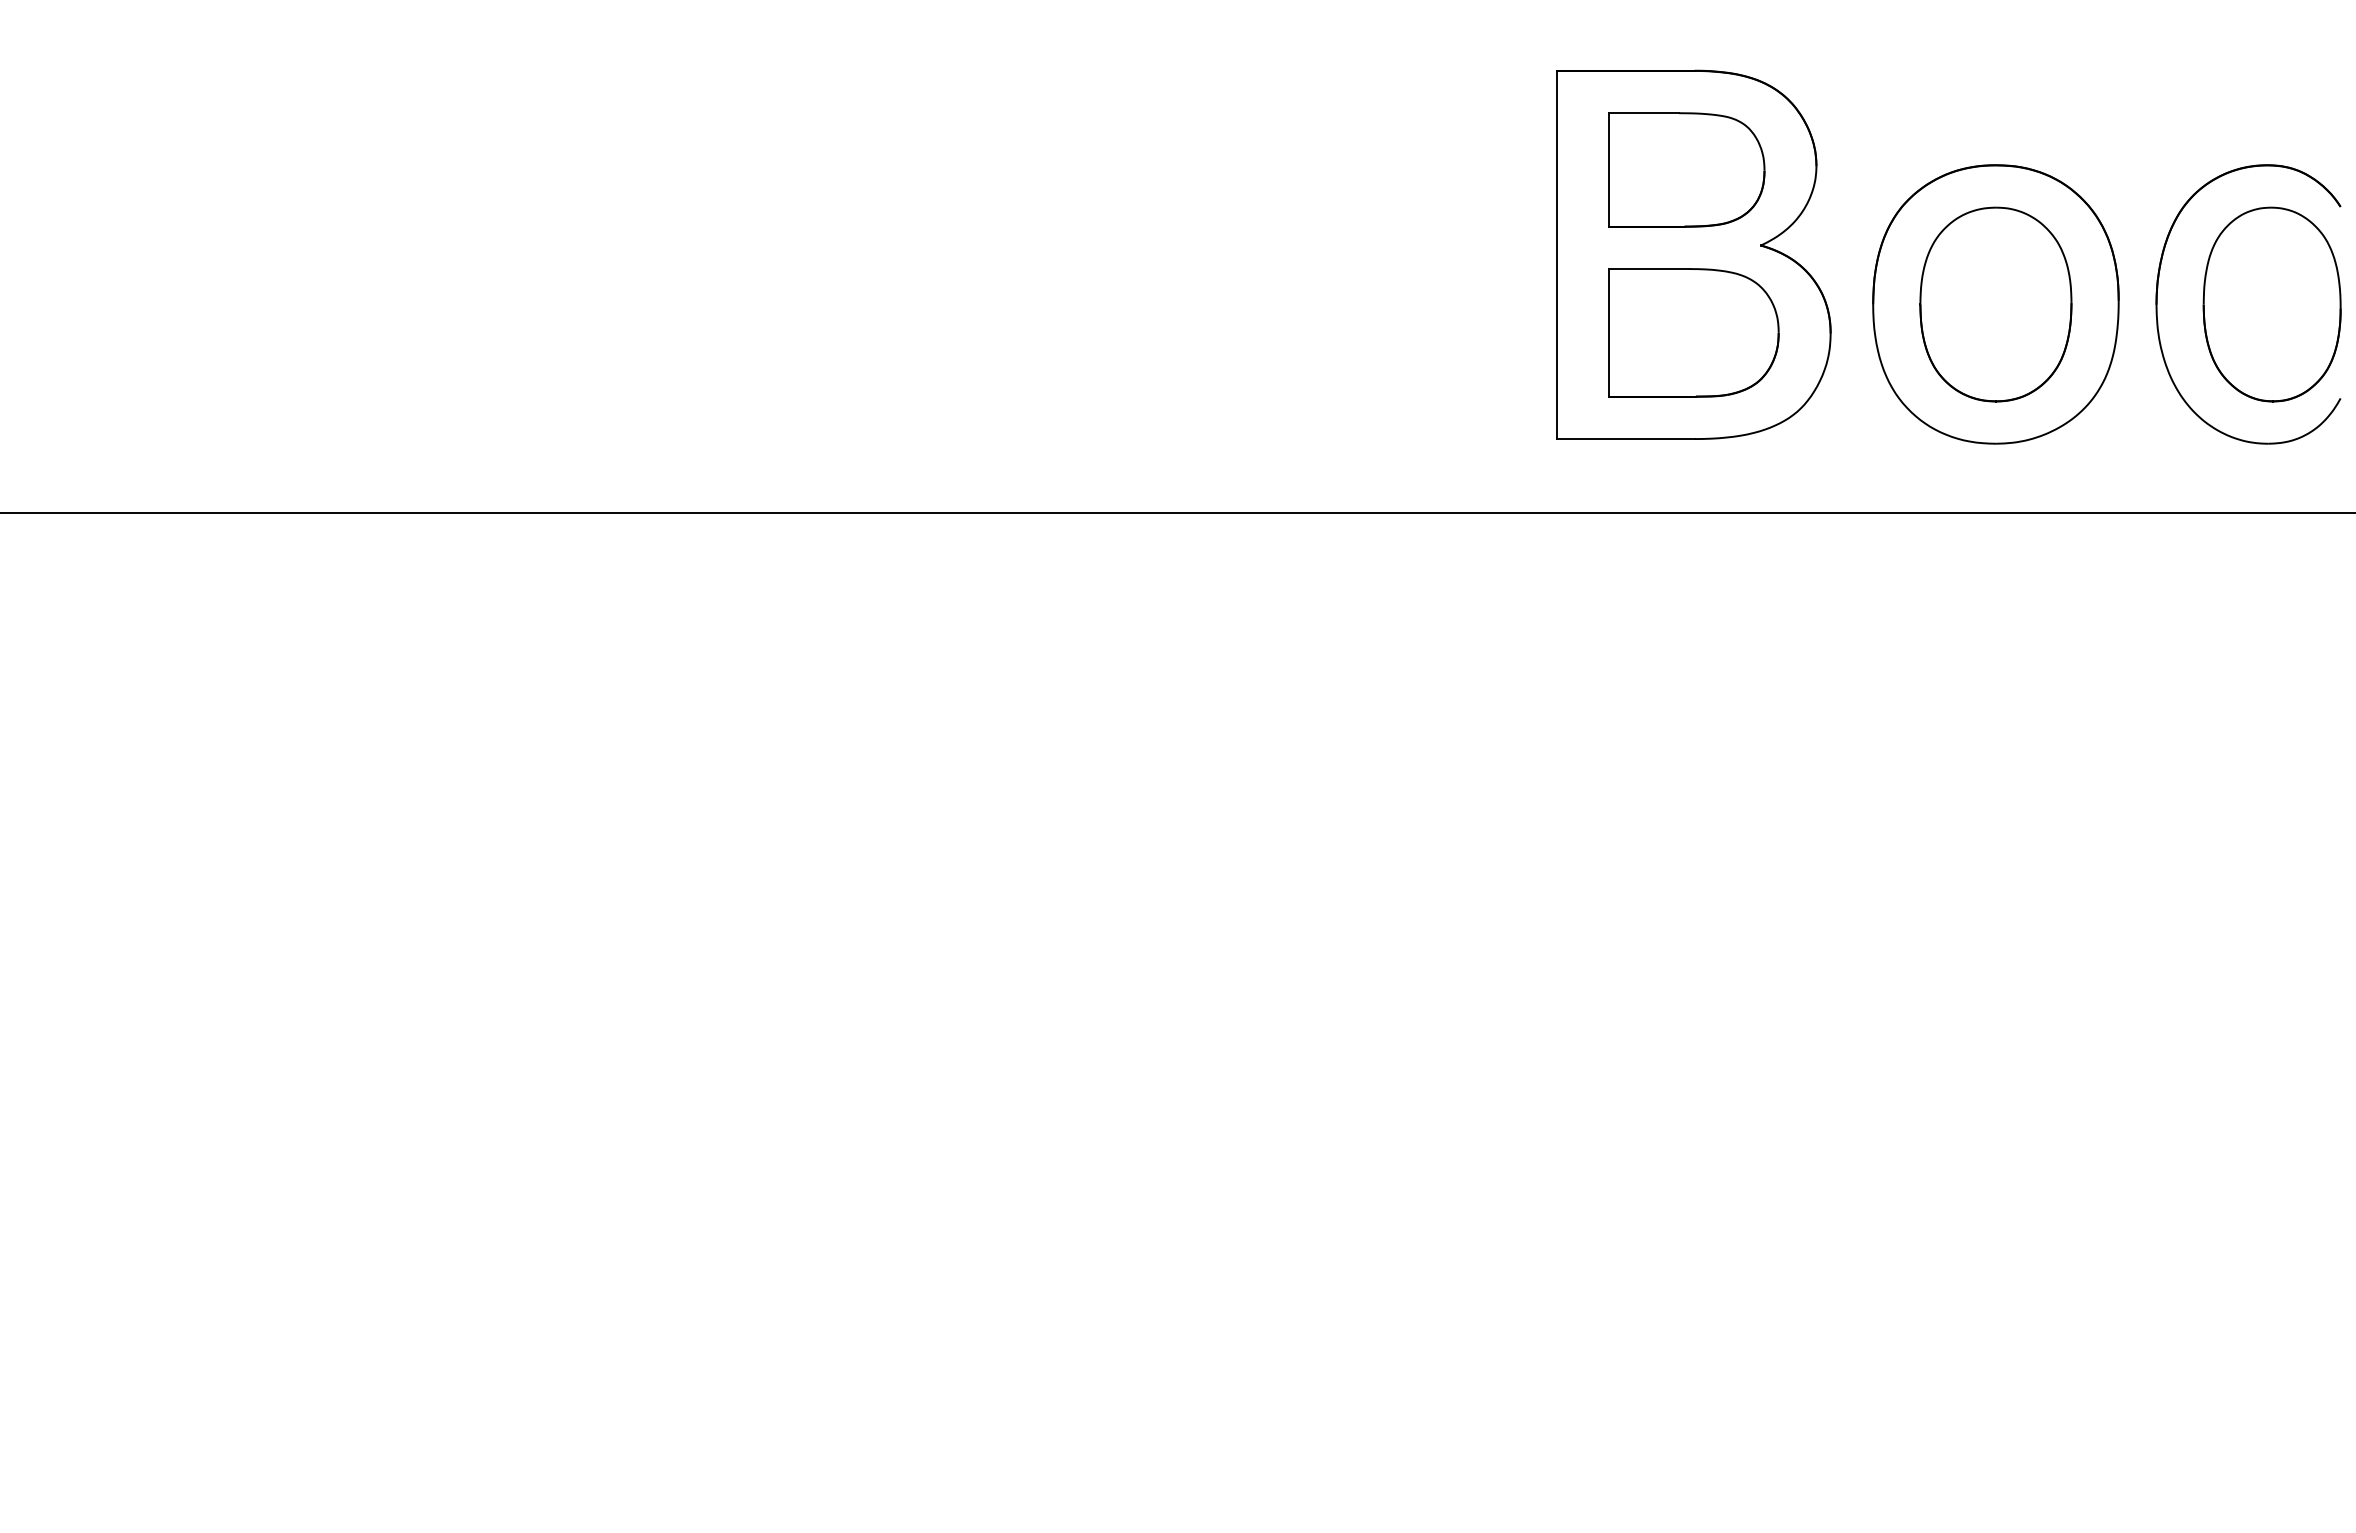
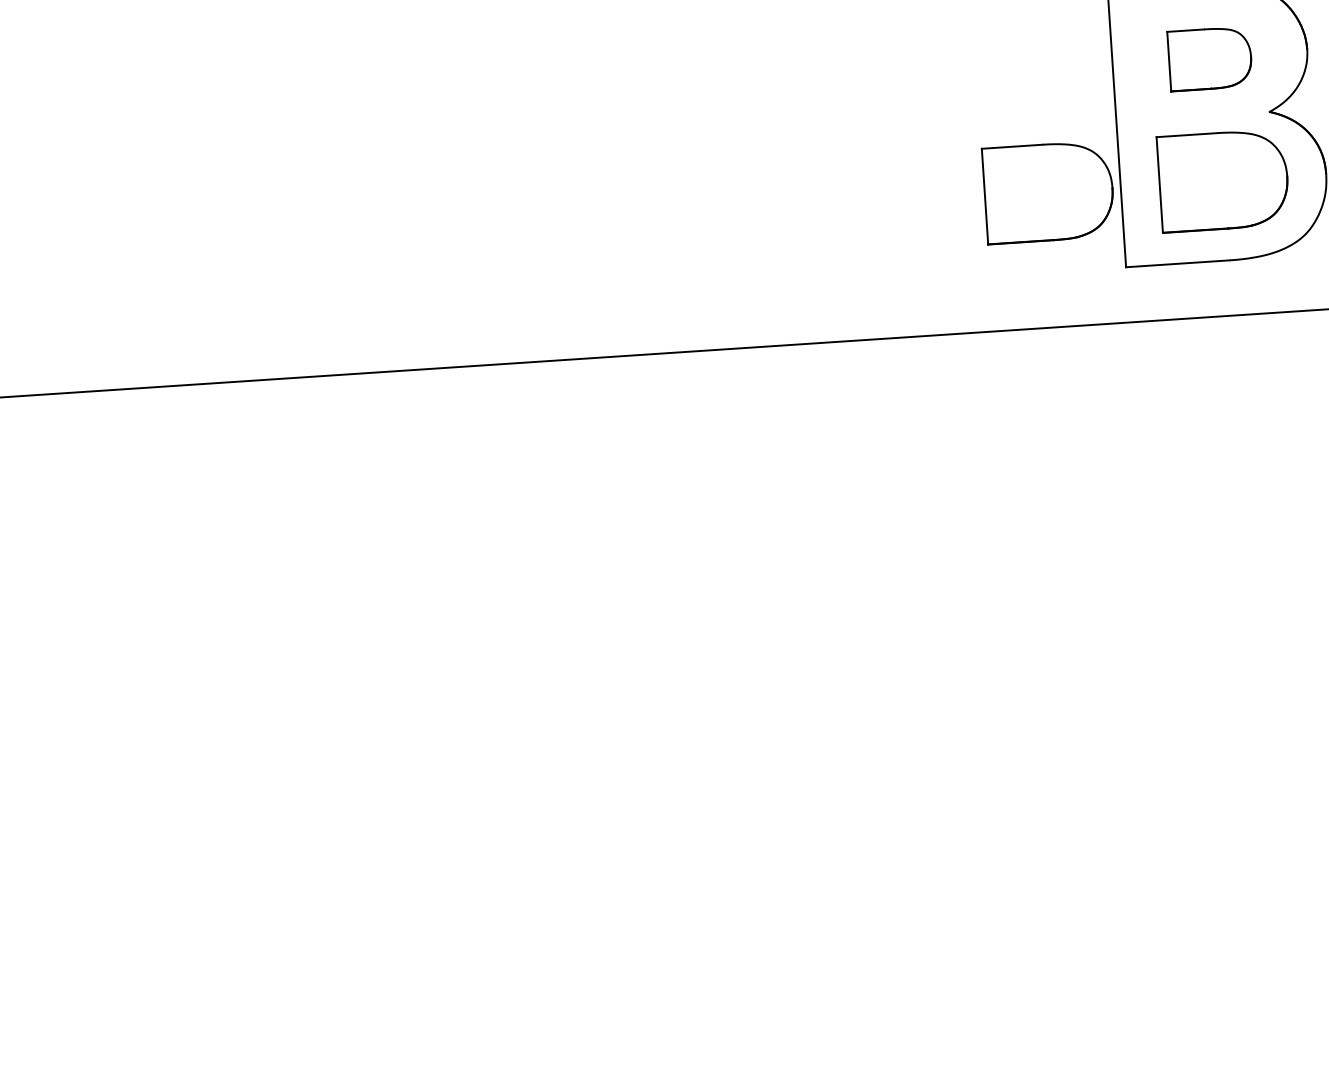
part: (1686, 169) -> (1209, 58), size x0.7
part: (1460, 332) -> (1048, 192), added

